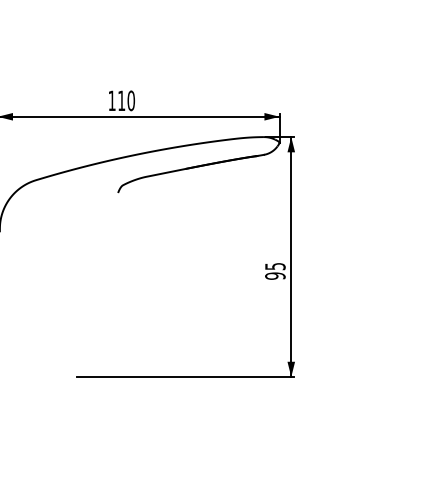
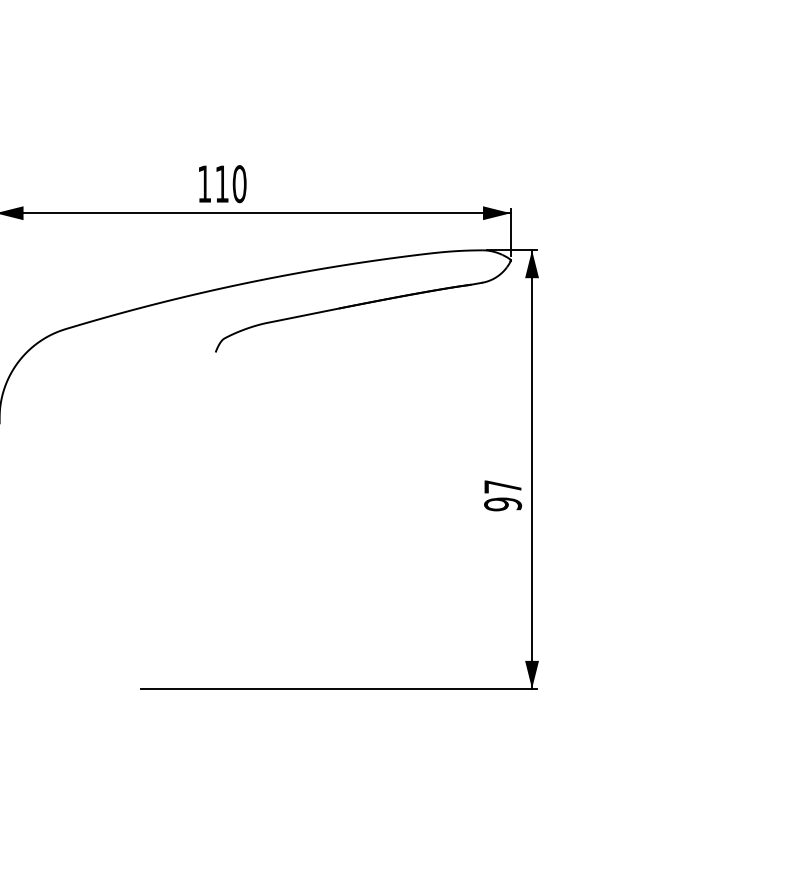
text: (275, 266) -> (503, 486), 95 -> 97

